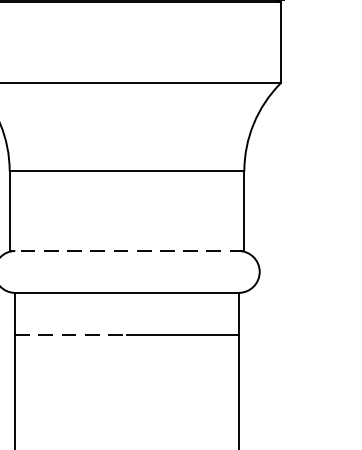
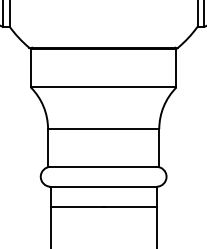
line: (126, 250) -> (103, 166), dashed -> solid
line: (71, 334) -> (77, 206), dashed -> solid

